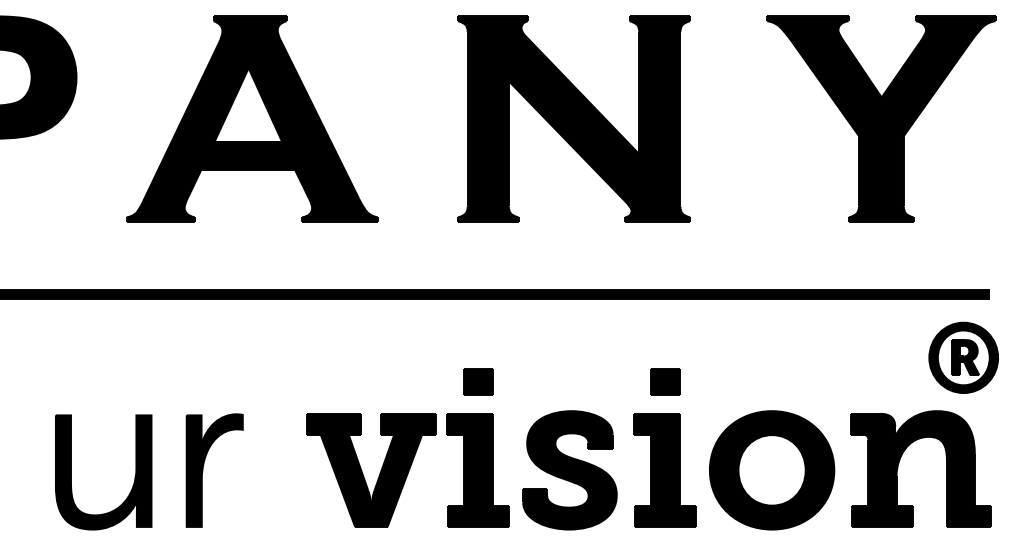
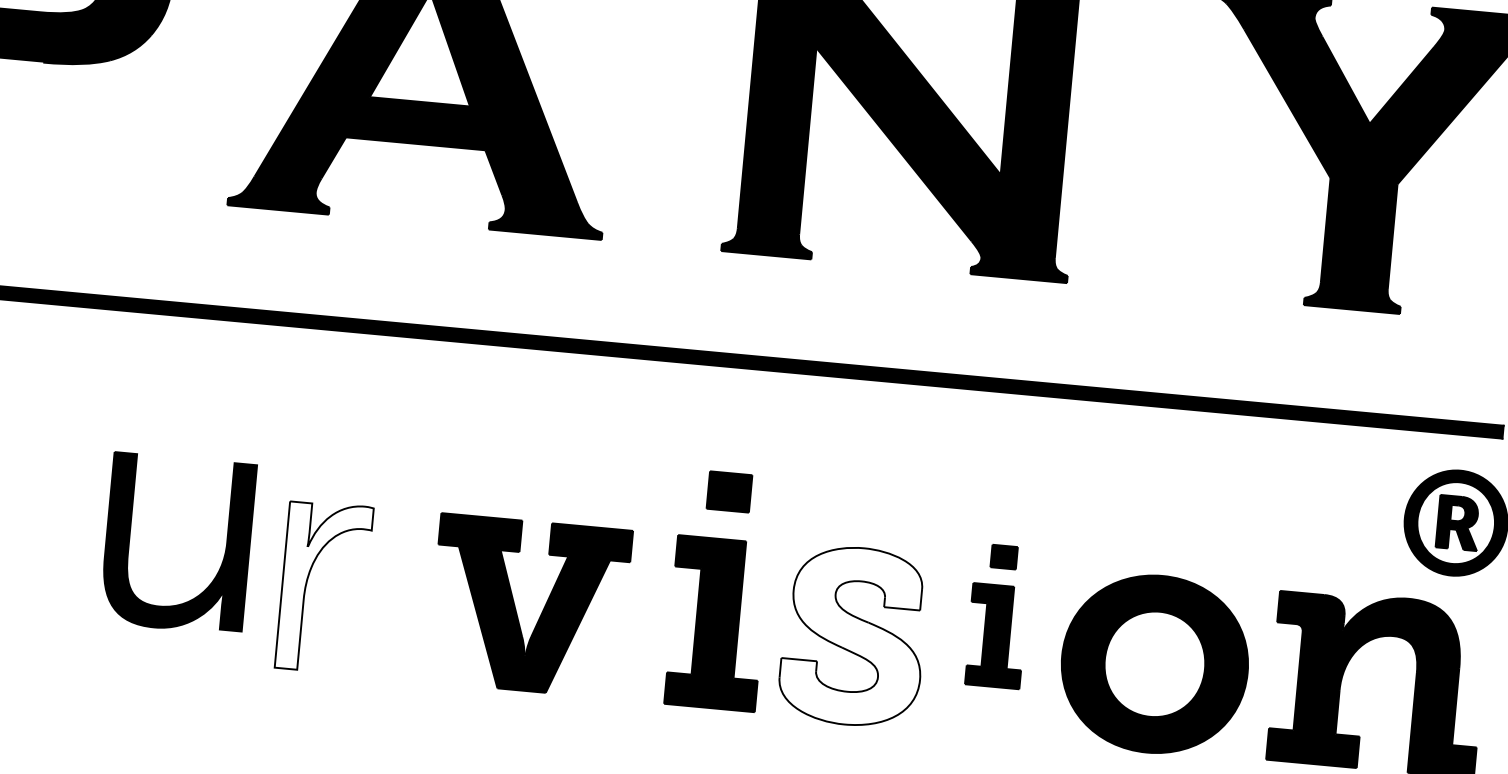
part: (664, 447) -> (997, 615), size x0.6
fill: (214, 470) -> (323, 587), removed
fill: (569, 470) -> (852, 636), removed
part: (363, 473) -> (517, 609), moved
part: (134, 476) -> (223, 554), moved

